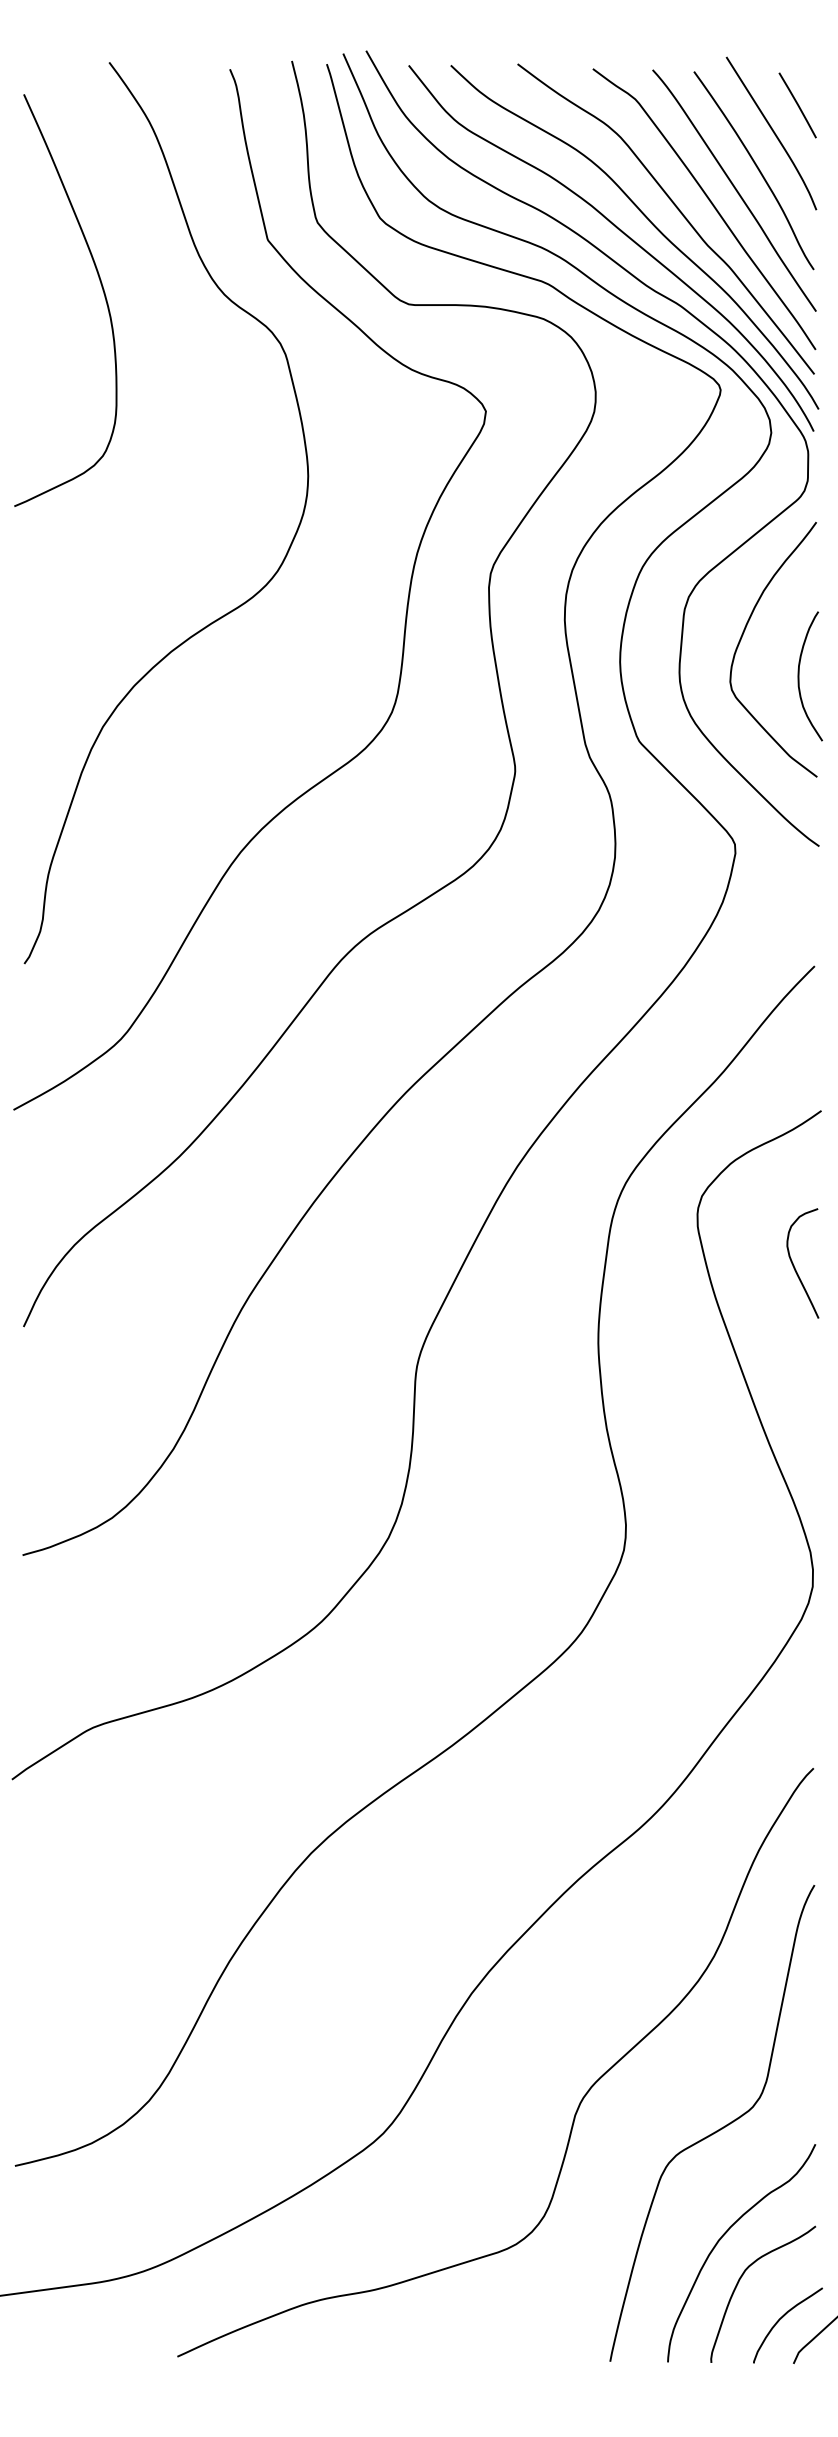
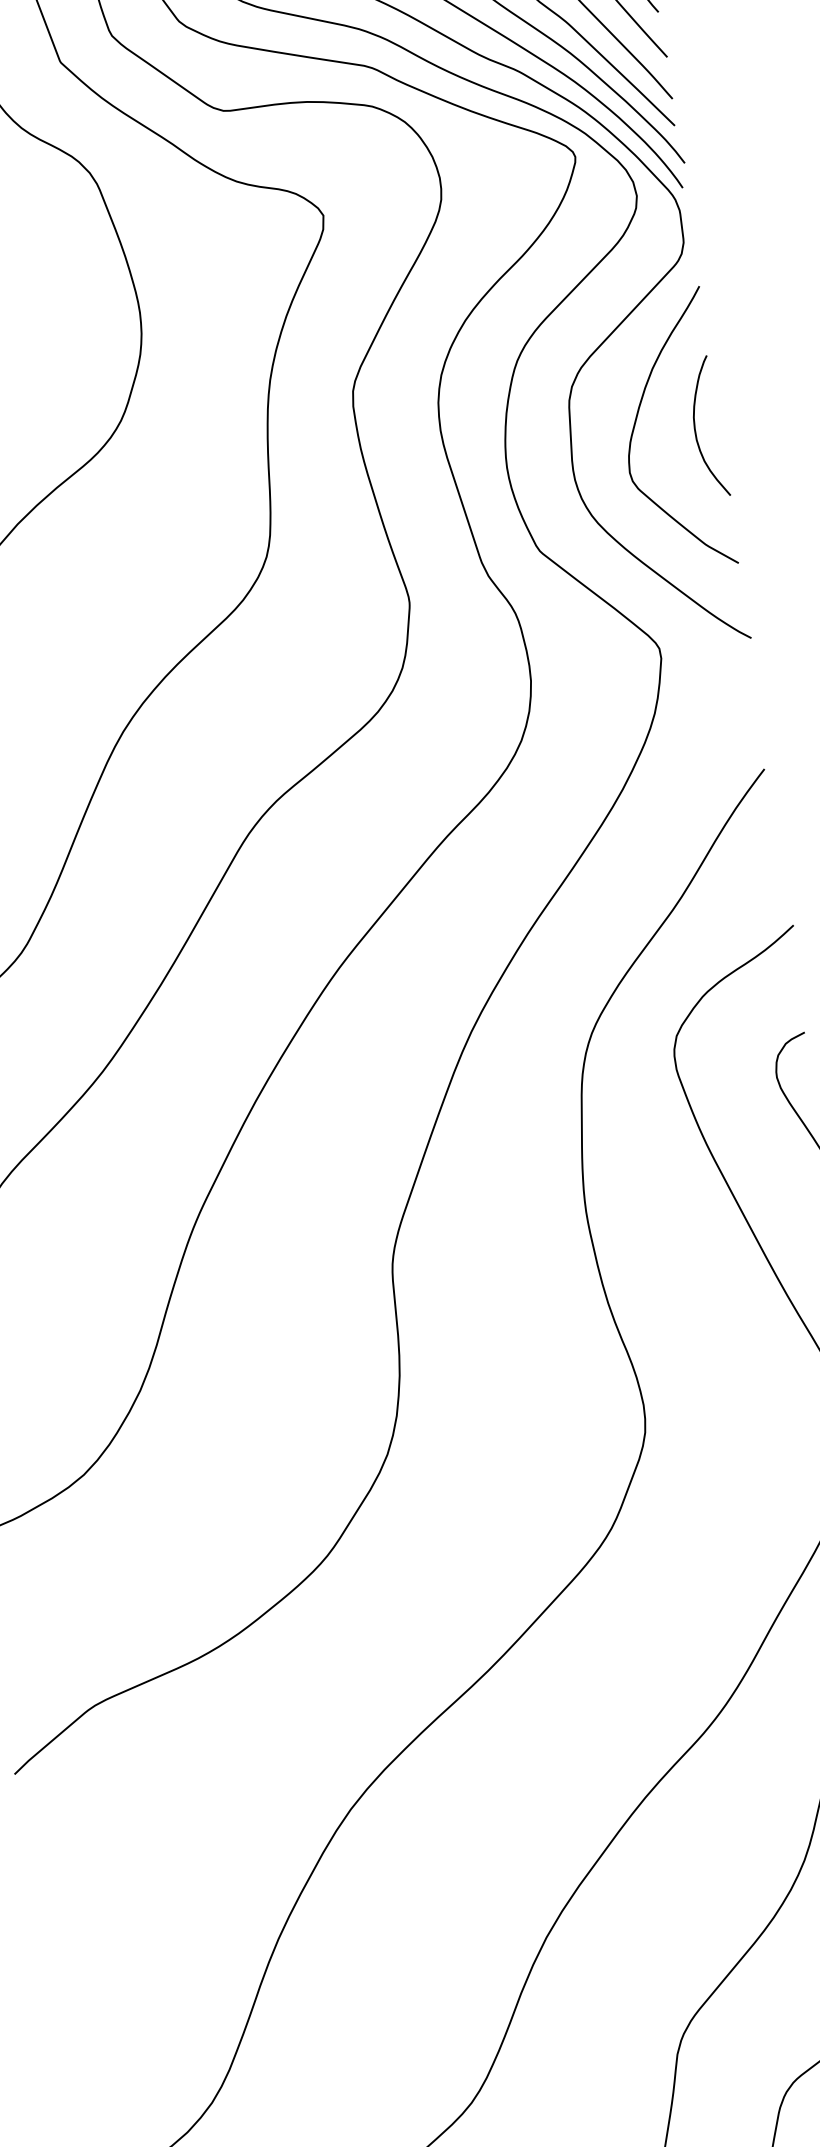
curve: (799, 676) -> (695, 428), moved

